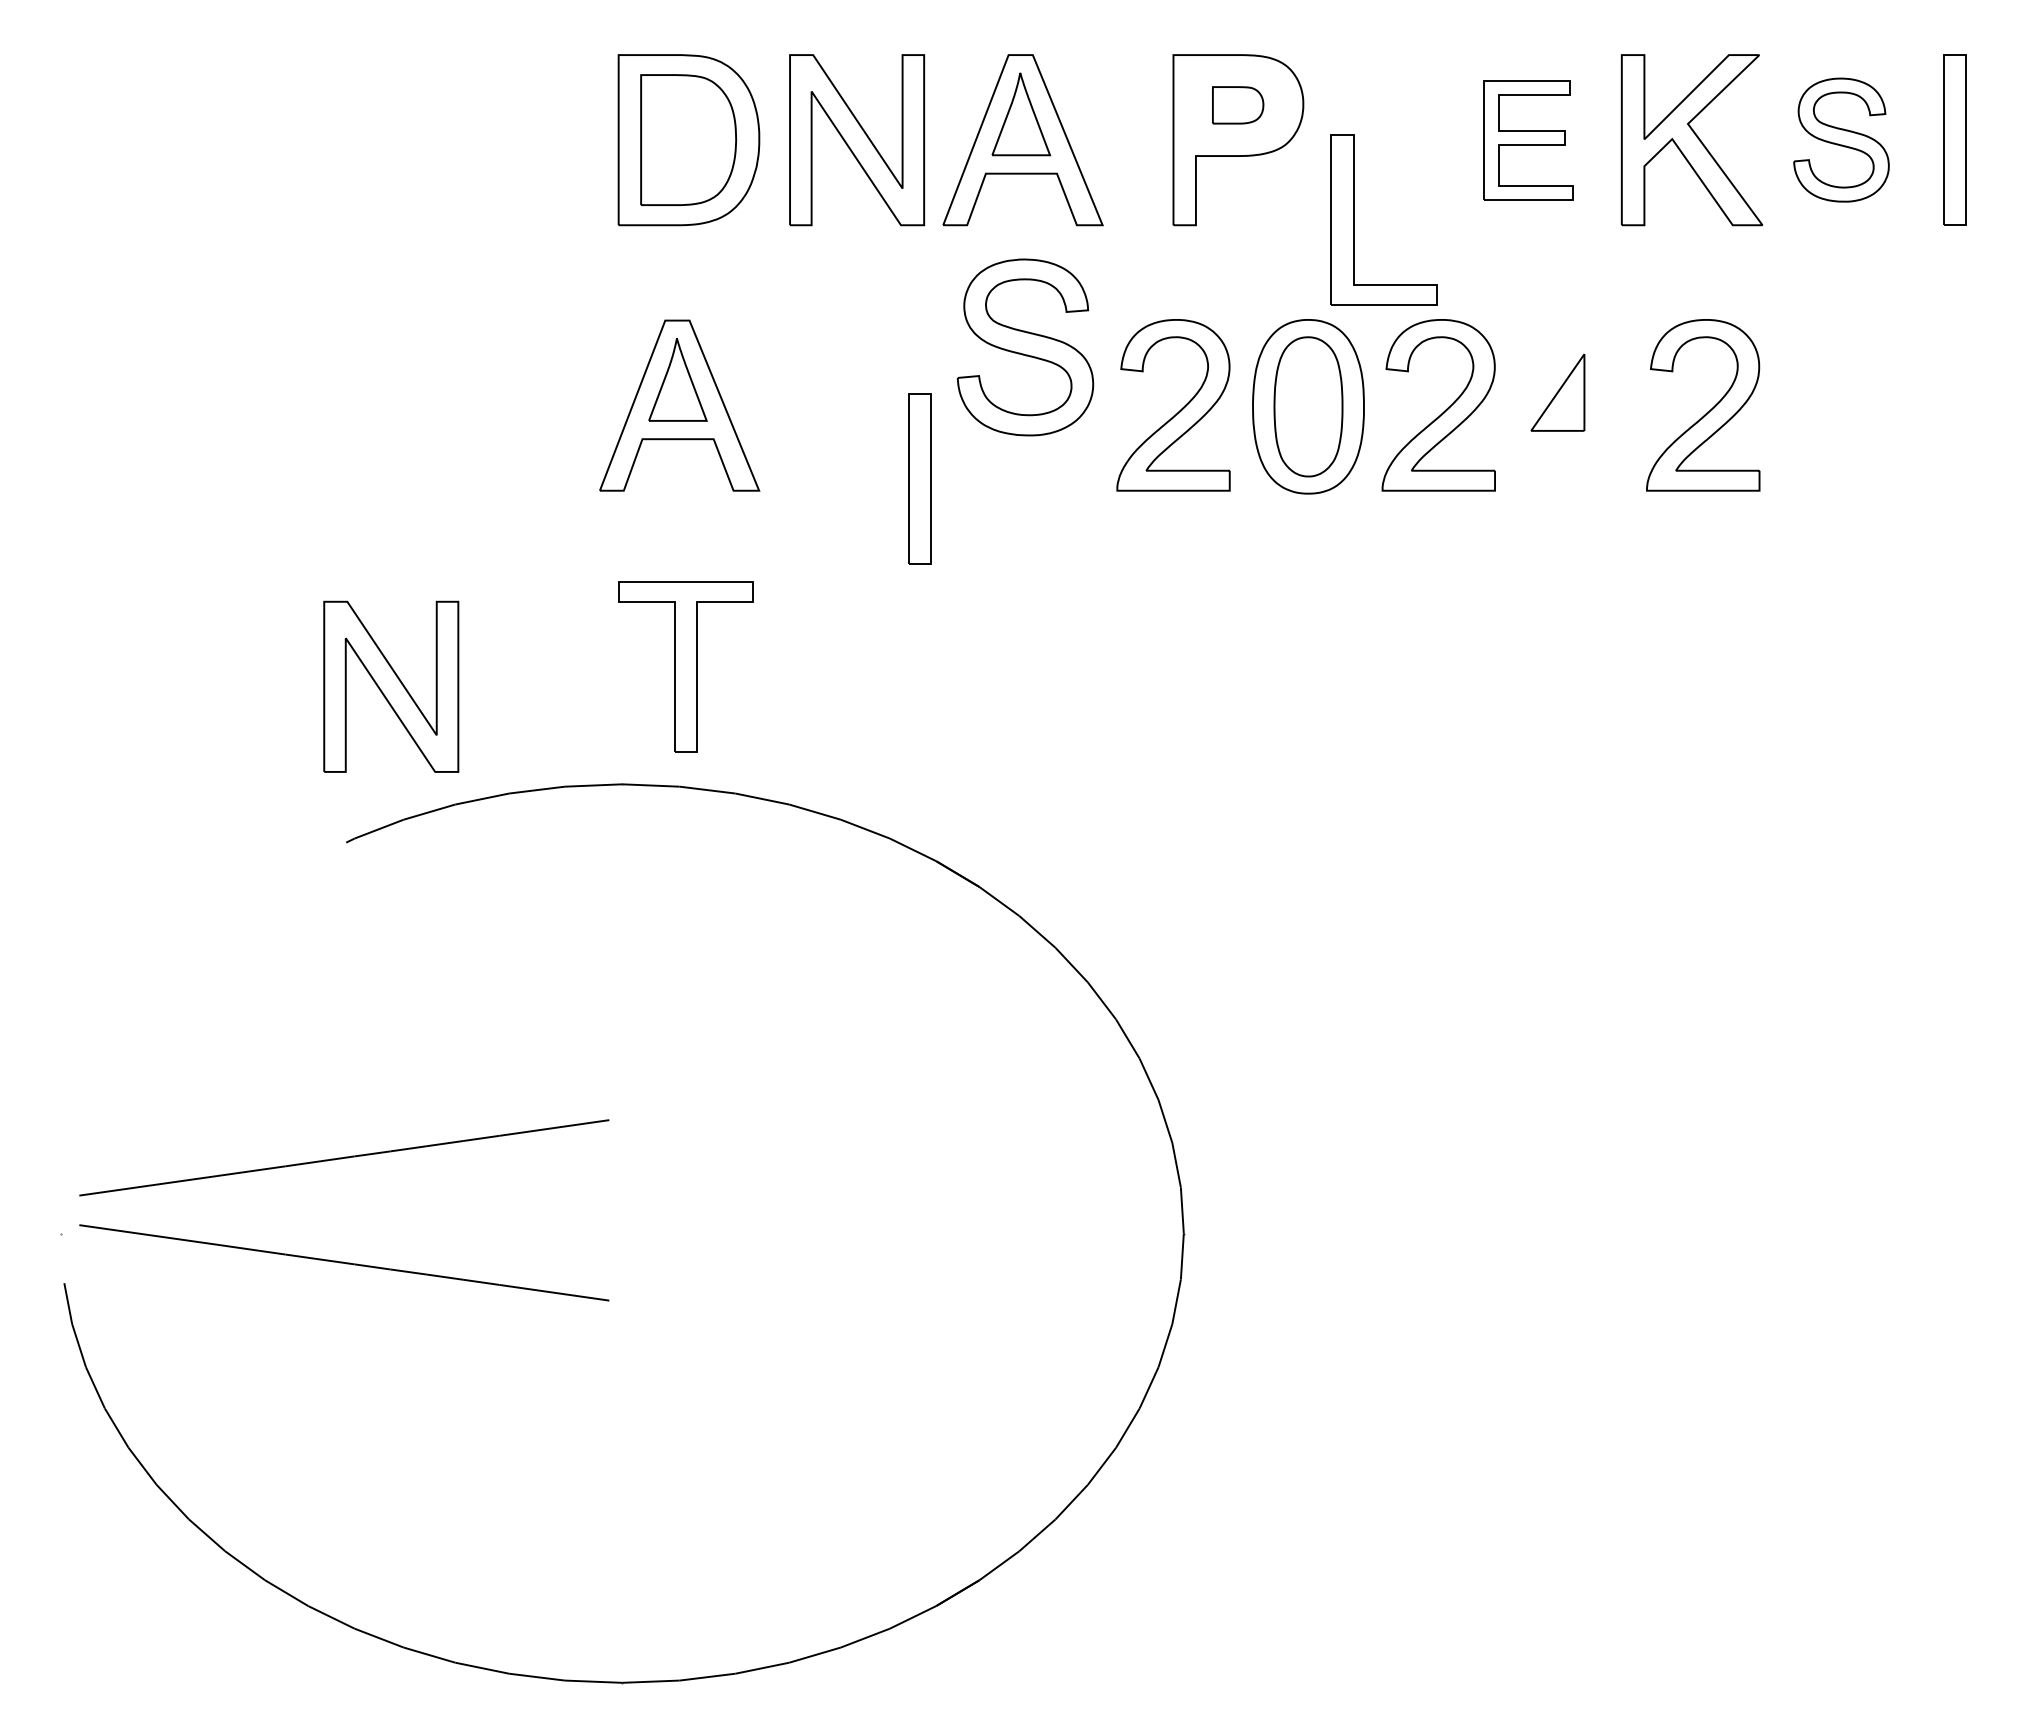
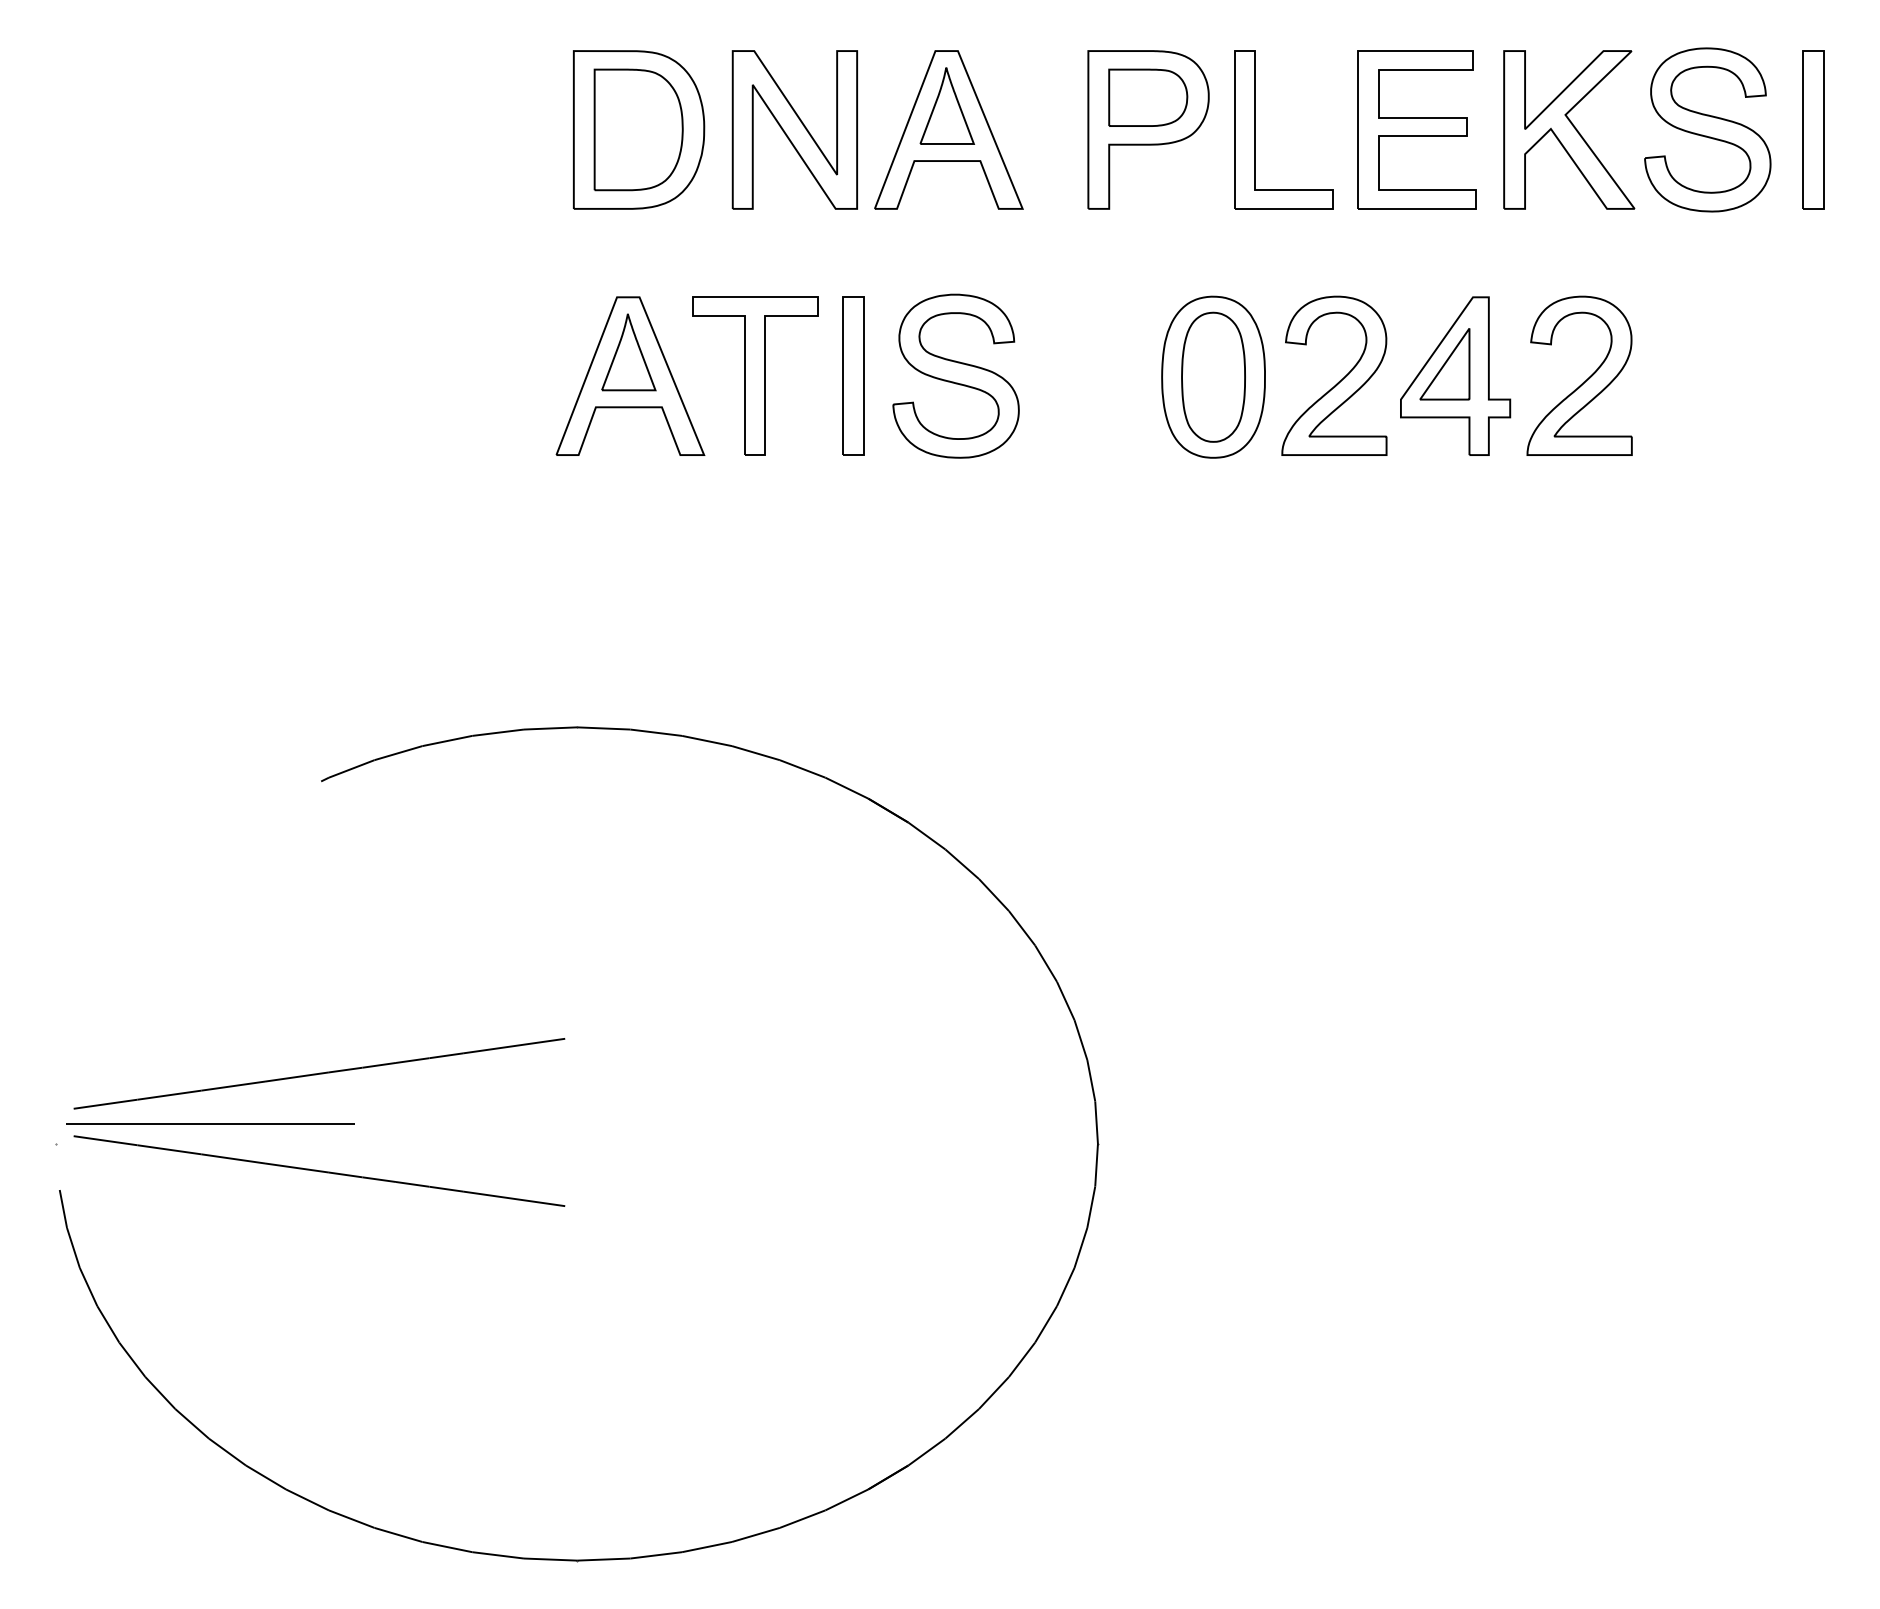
part: (1238, 105) -> (1148, 97), size x1.67
part: (1527, 139) -> (1416, 129), size x1.43
part: (1841, 139) -> (1707, 129), size x1.43
part: (1353, 219) -> (1255, 129), moved
part: (1024, 346) -> (955, 375), moved
part: (1569, 404) -> (1455, 375), added
part: (1179, 410) -> (1093, 380), removed
part: (920, 478) -> (853, 375), moved
part: (686, 665) -> (755, 375), moved
part: (390, 686) -> (362, 636), removed
line: (226, 1211) -> (210, 1123), added

